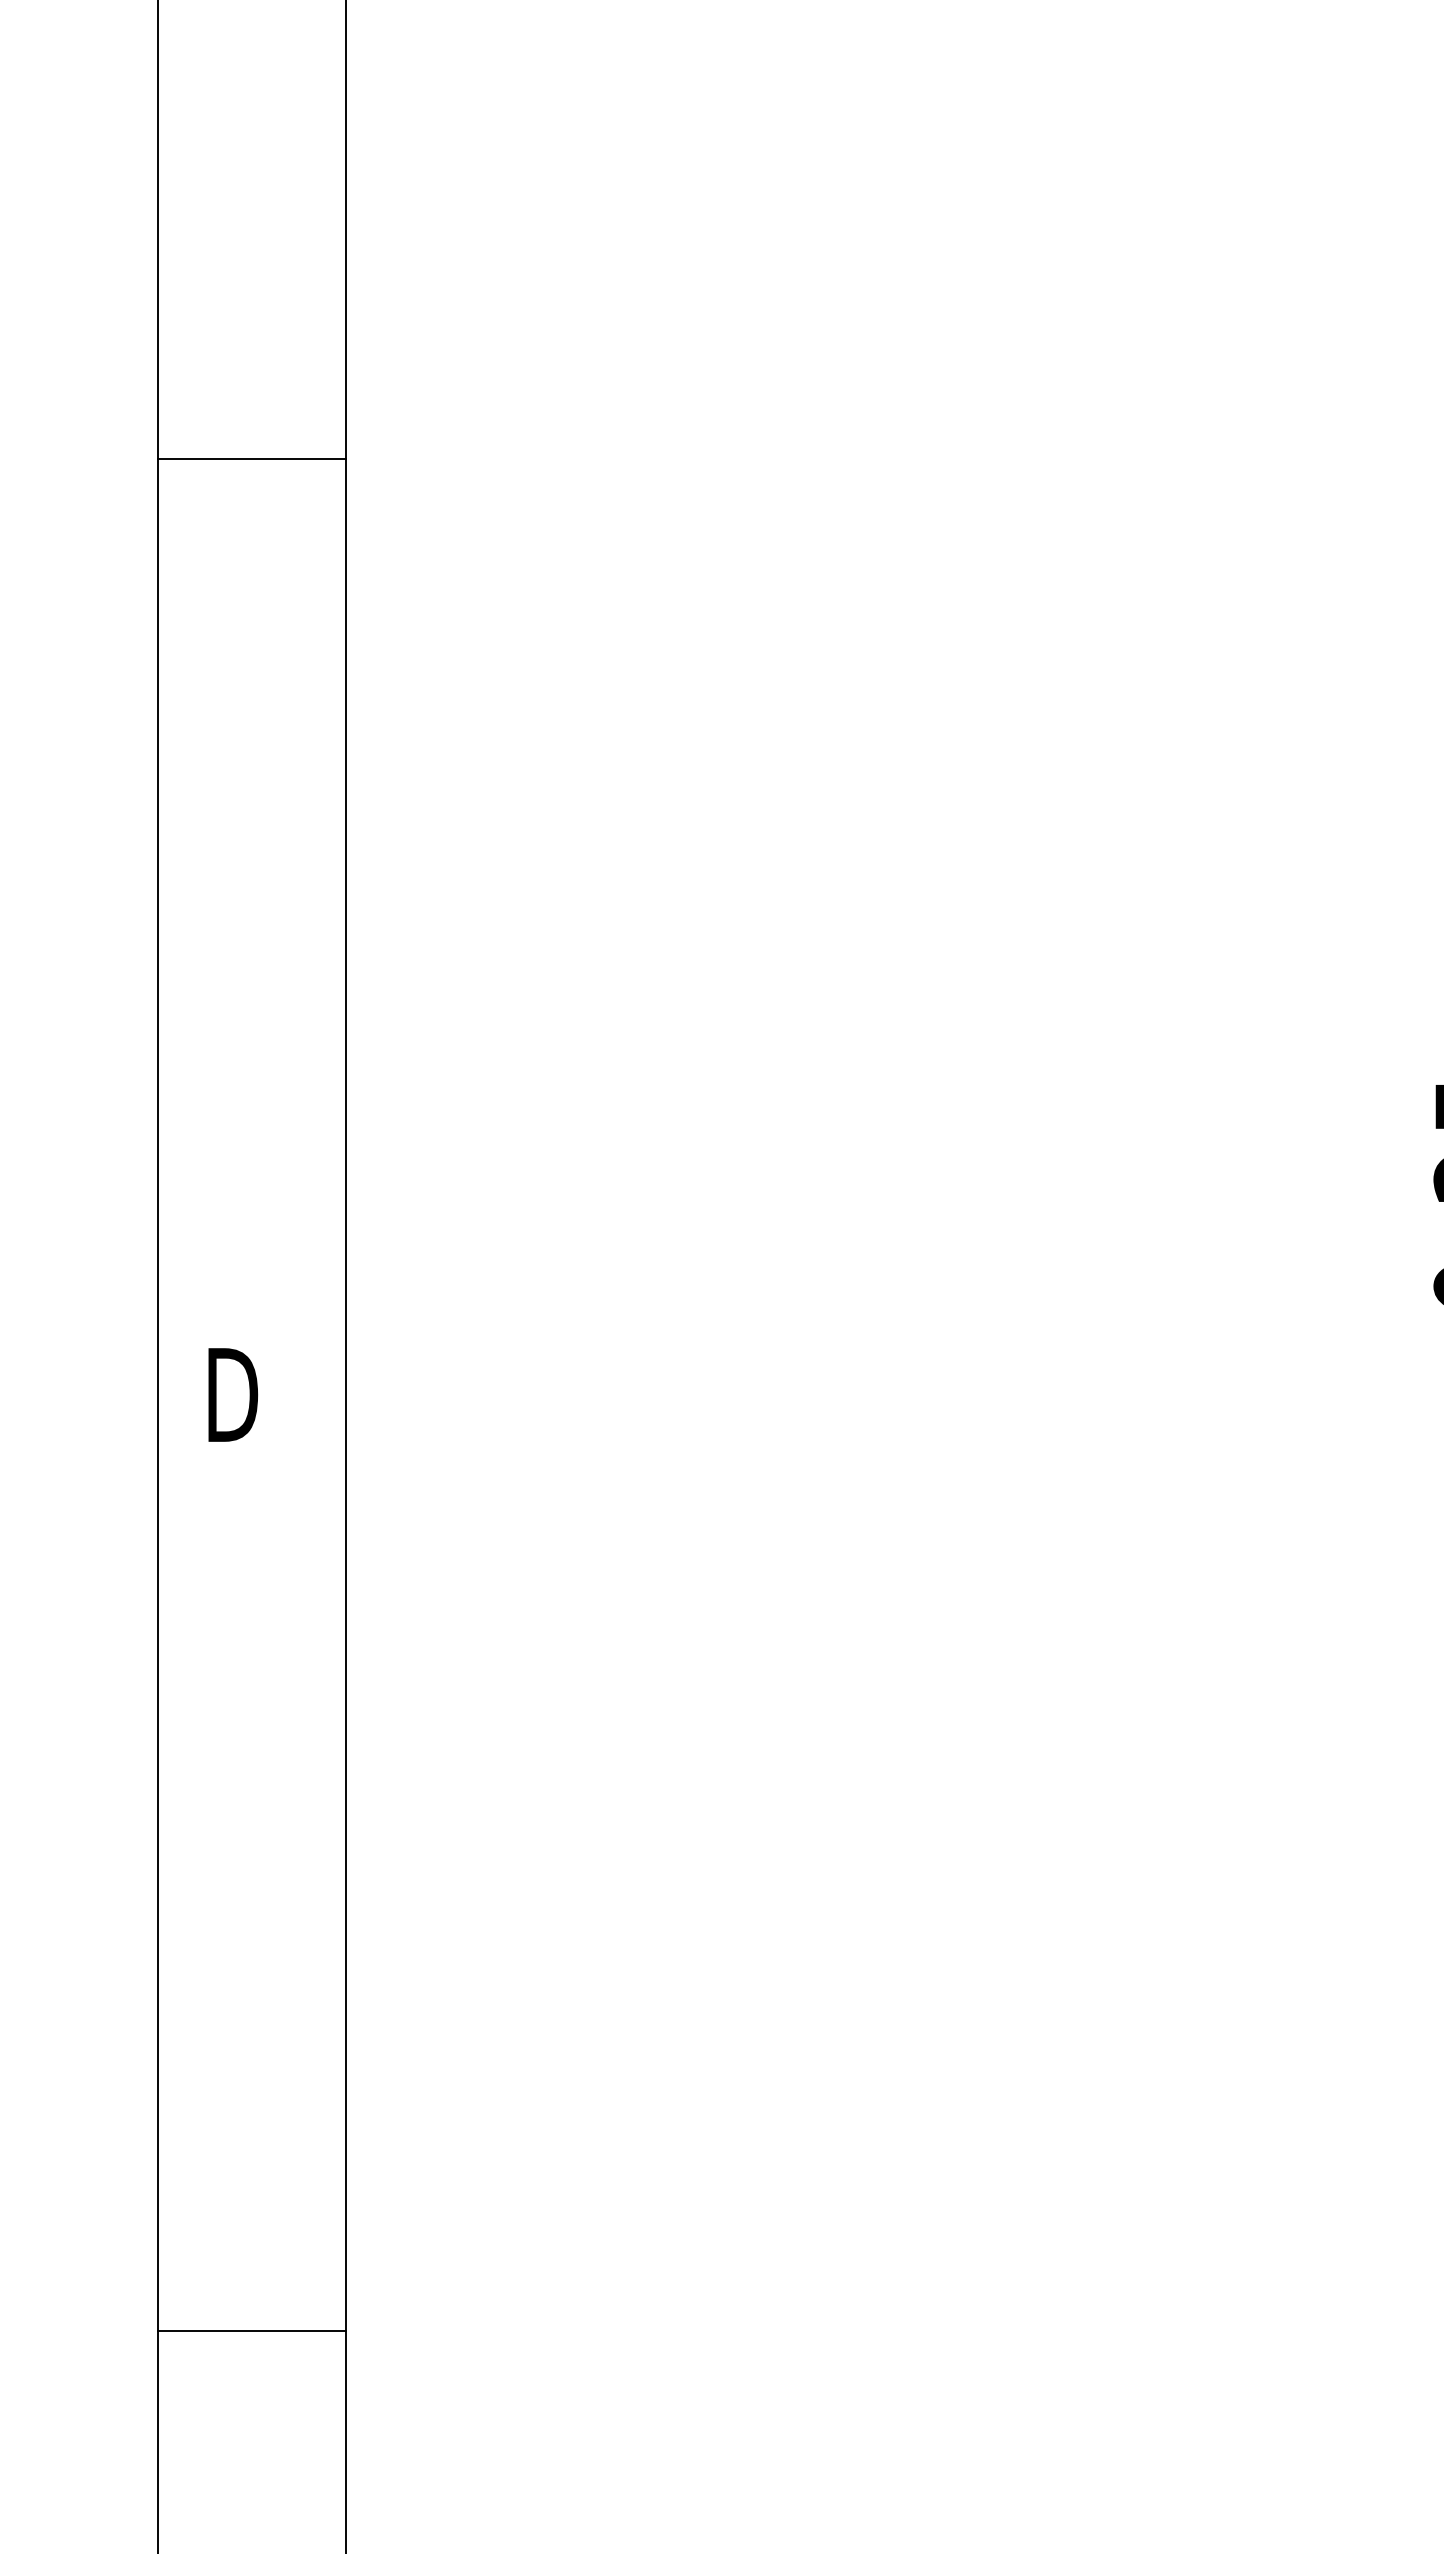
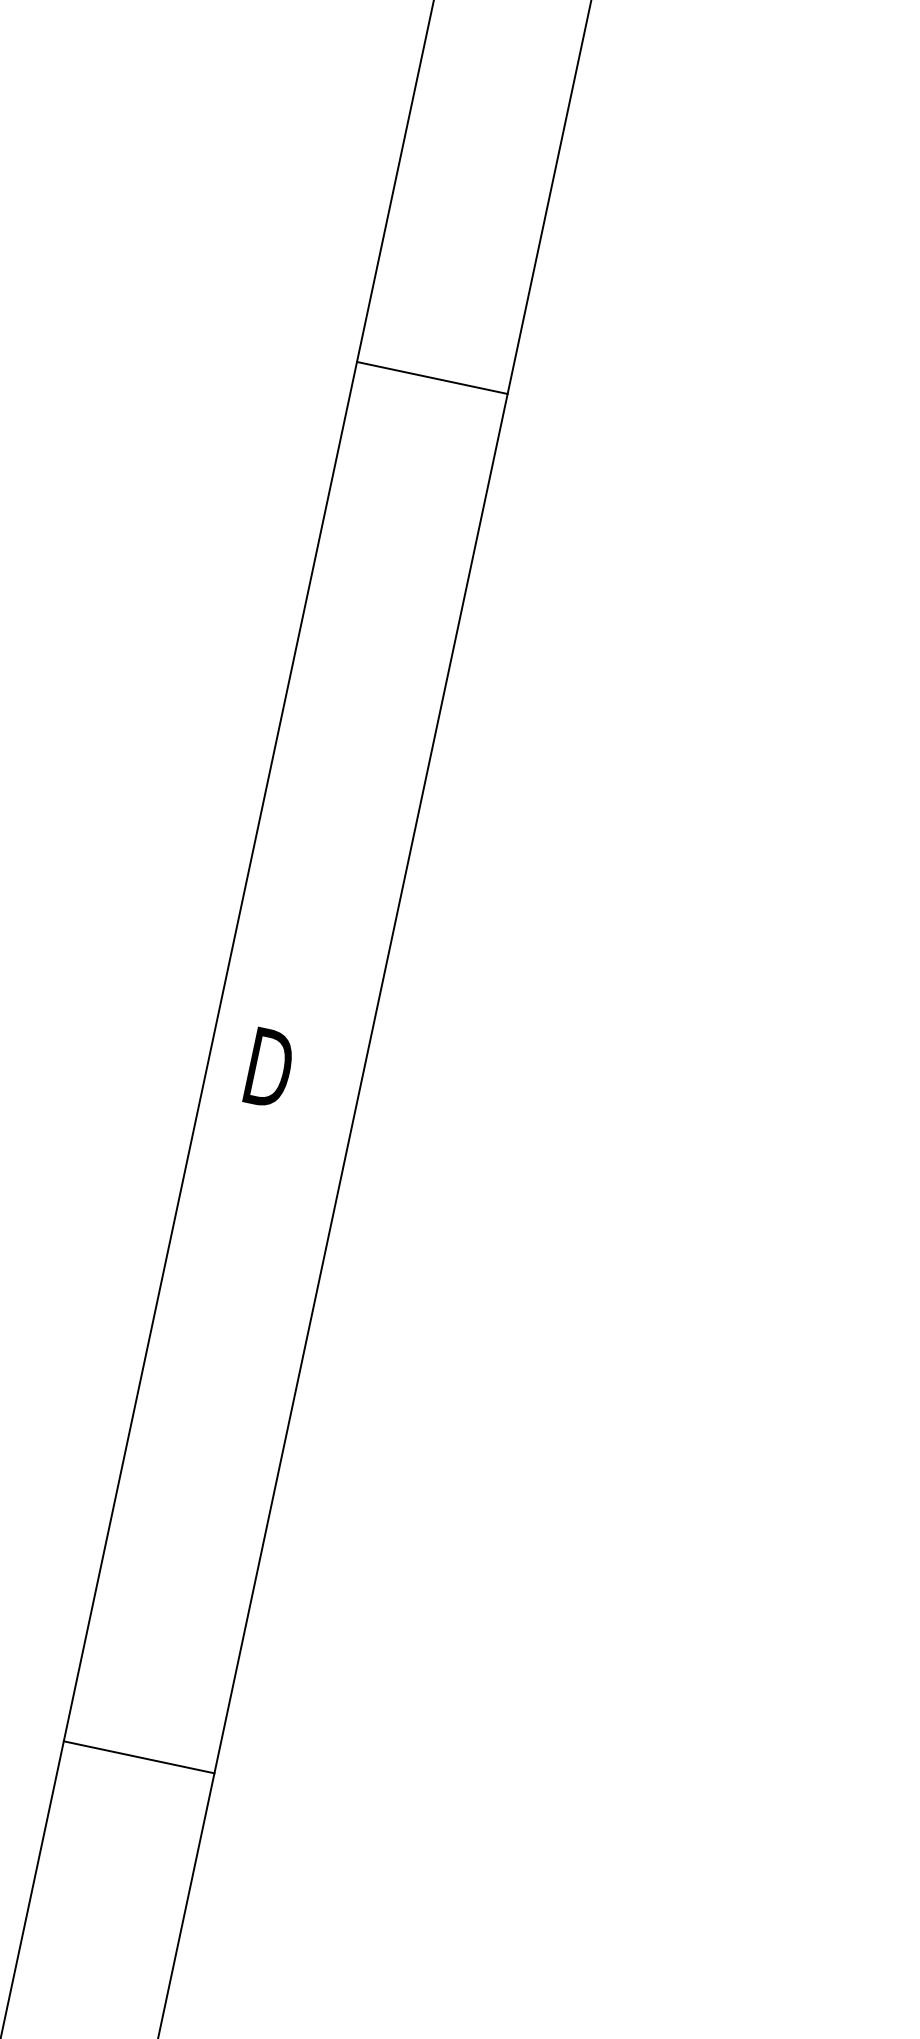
line: (251, 458) -> (432, 377), moved
line: (251, 2331) -> (138, 1757), moved

